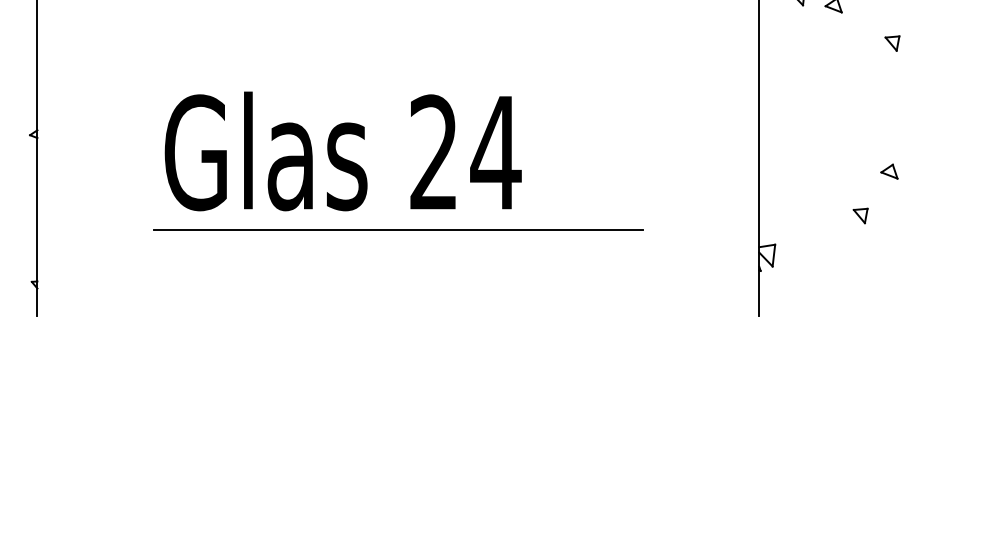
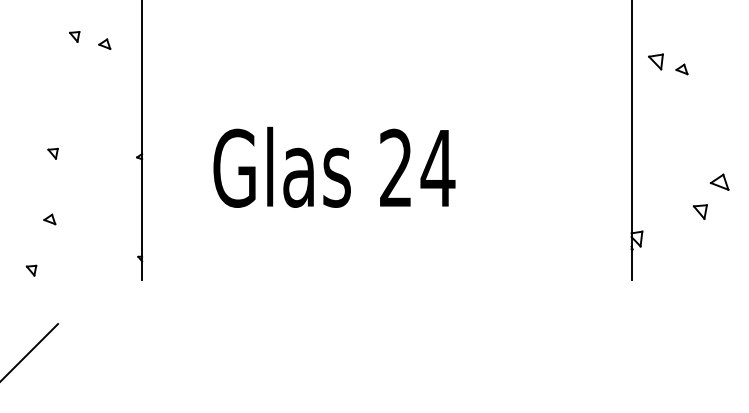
part: (891, 43) -> (721, 95), removed
text: (343, 150) -> (334, 166), moved
part: (889, 170) -> (719, 181), size x1.6
part: (859, 216) -> (699, 212), size x1.4
line: (397, 229) -> (386, 221), removed

